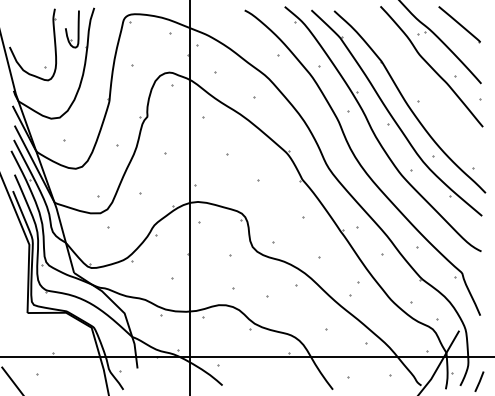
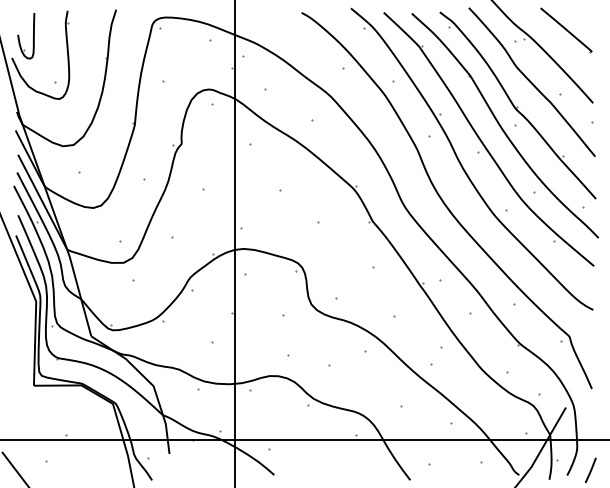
part: (66, 29) -> (19, 36), moved
part: (419, 85) -> (517, 105), added

